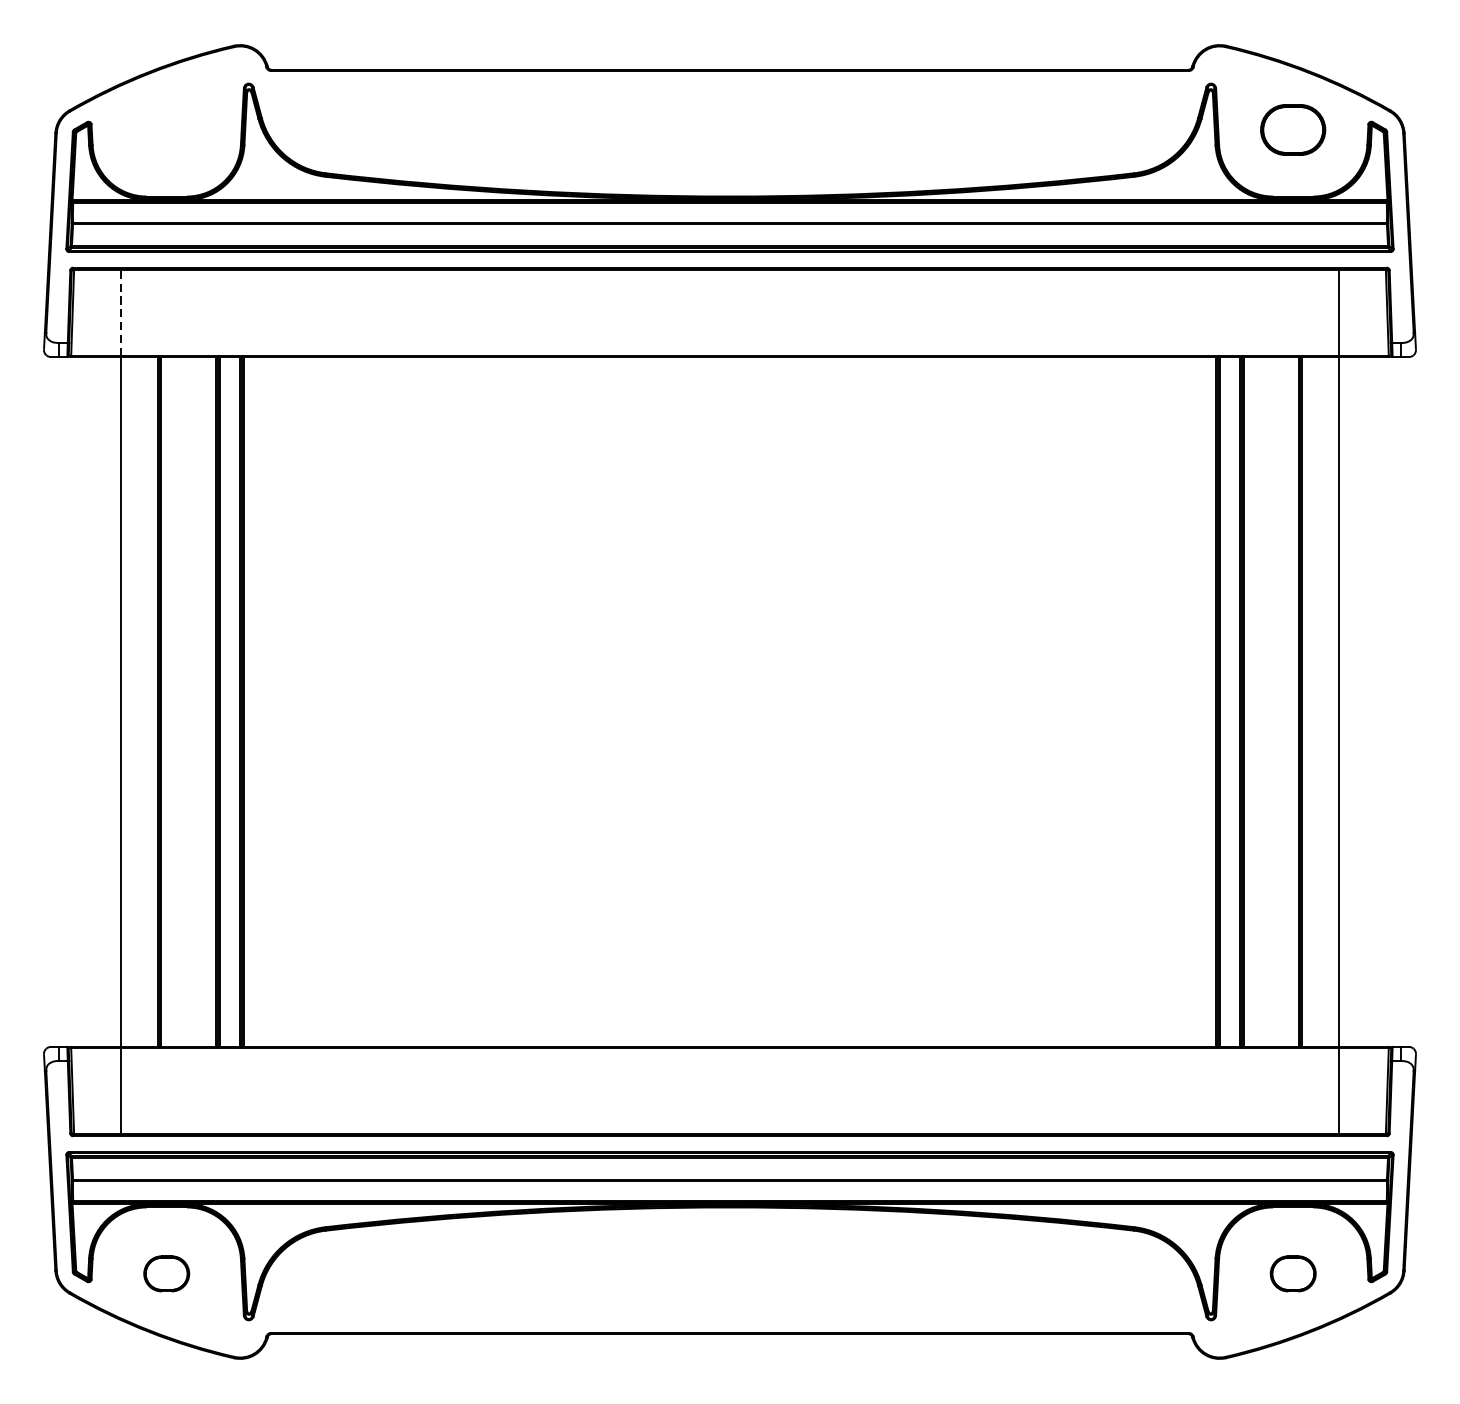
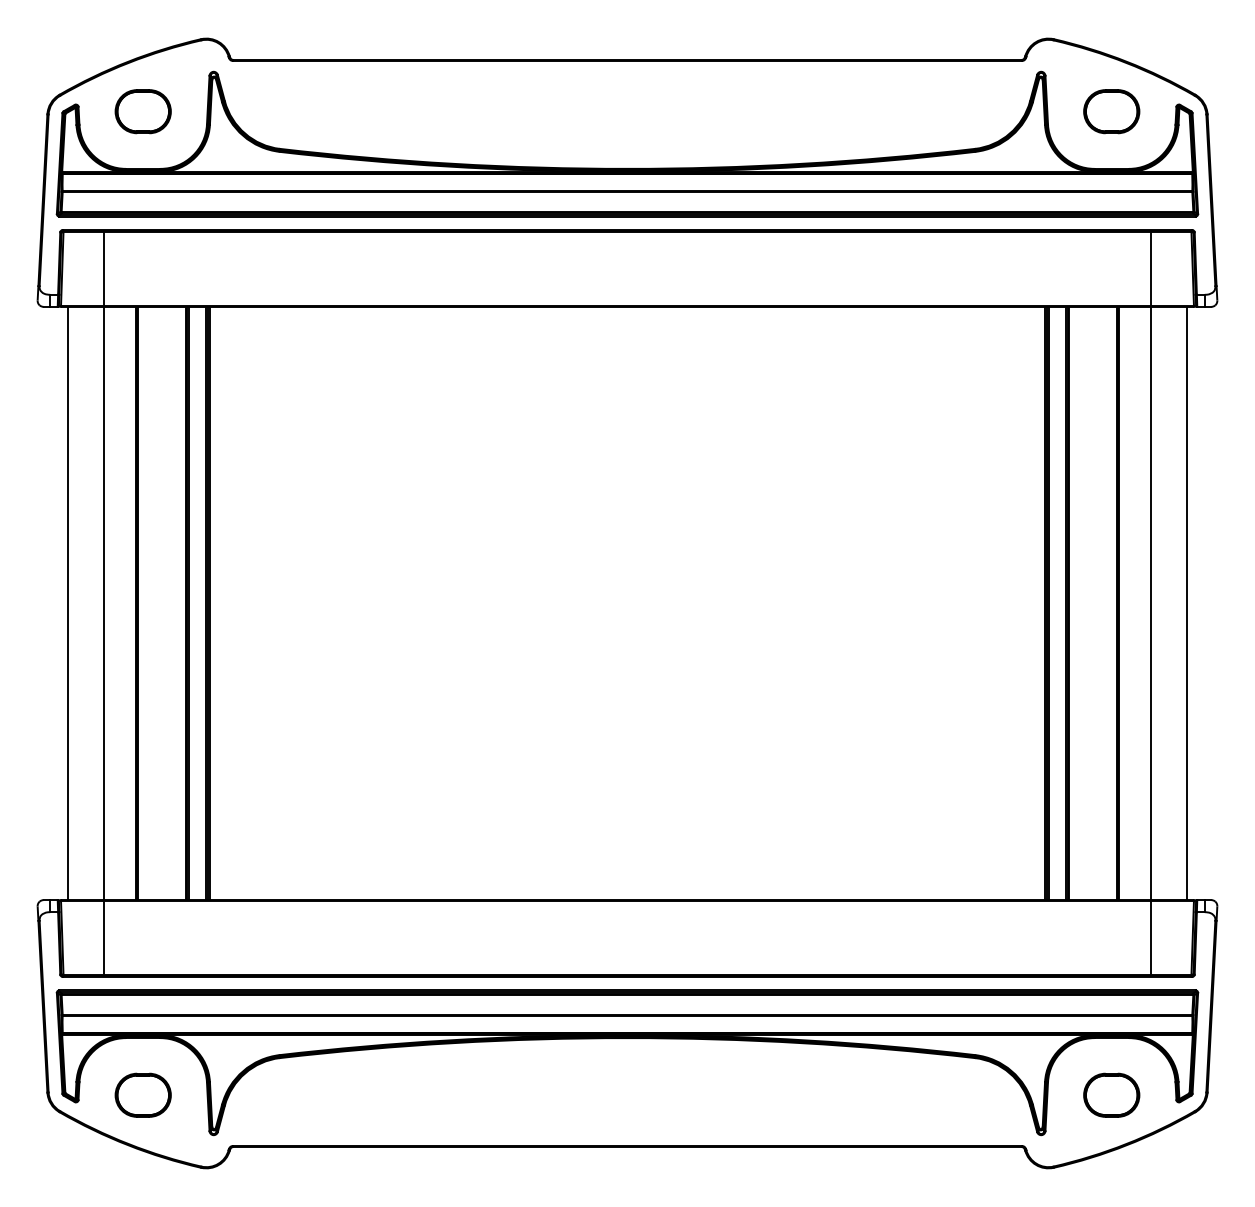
part: (165, 129) -> (142, 111), added
line: (120, 313) -> (103, 269), dashed -> solid
line: (78, 702) -> (67, 603), added
line: (1381, 702) -> (1187, 603), added
part: (165, 1273) -> (142, 1094), size x1.43
part: (1292, 1273) -> (1111, 1094), size x1.43

